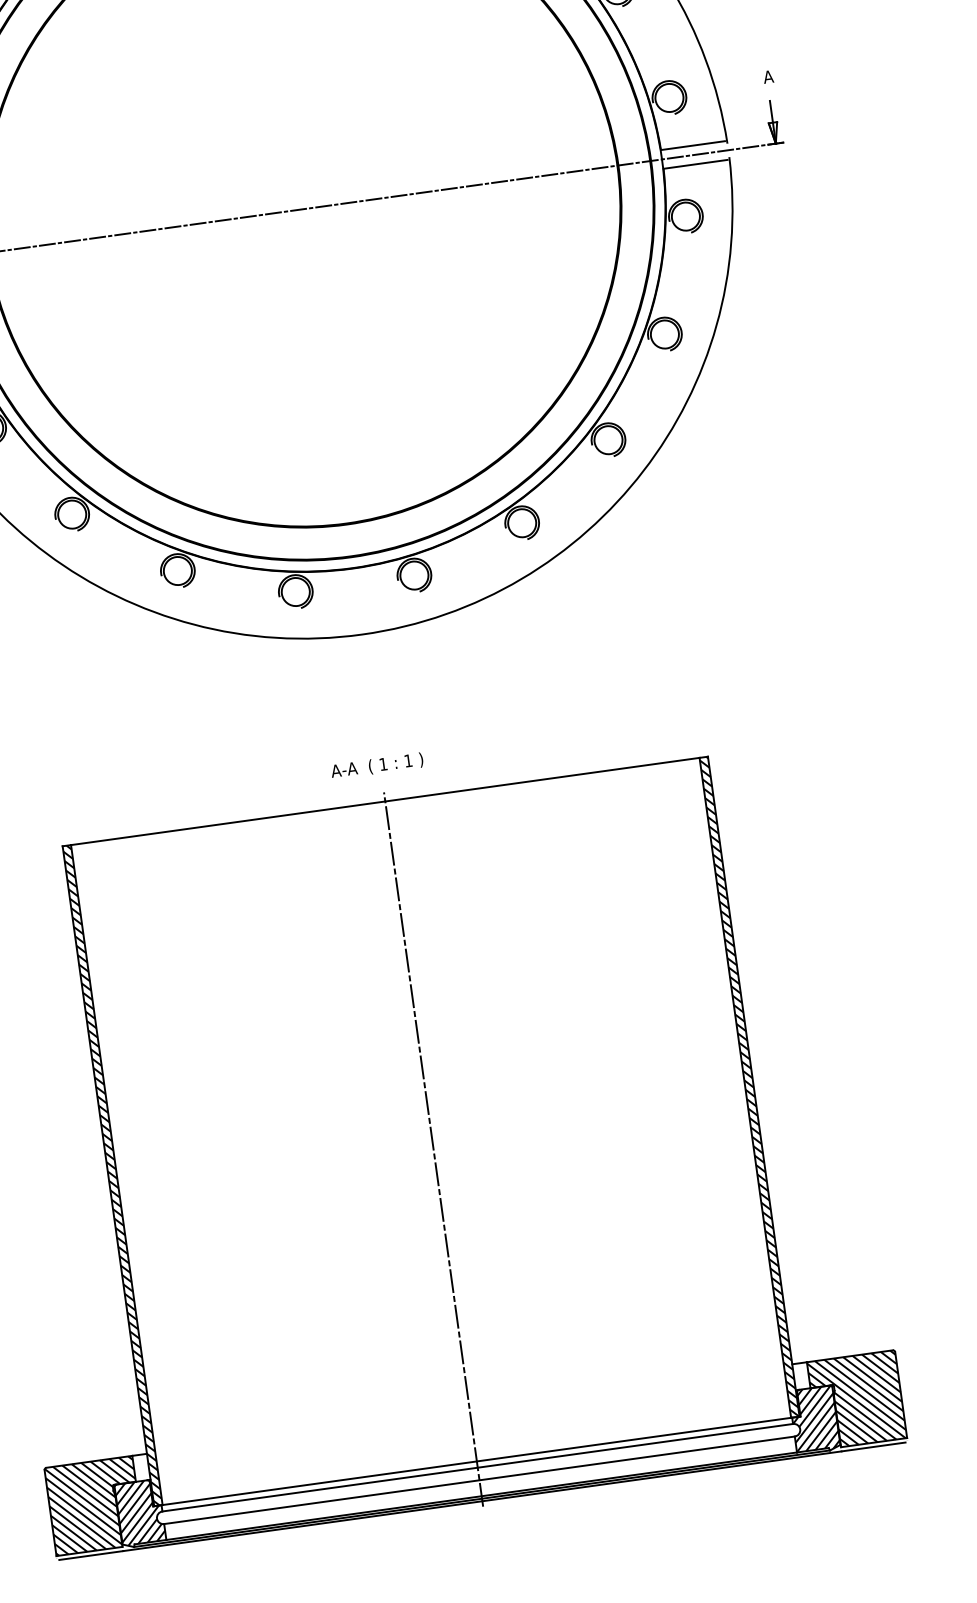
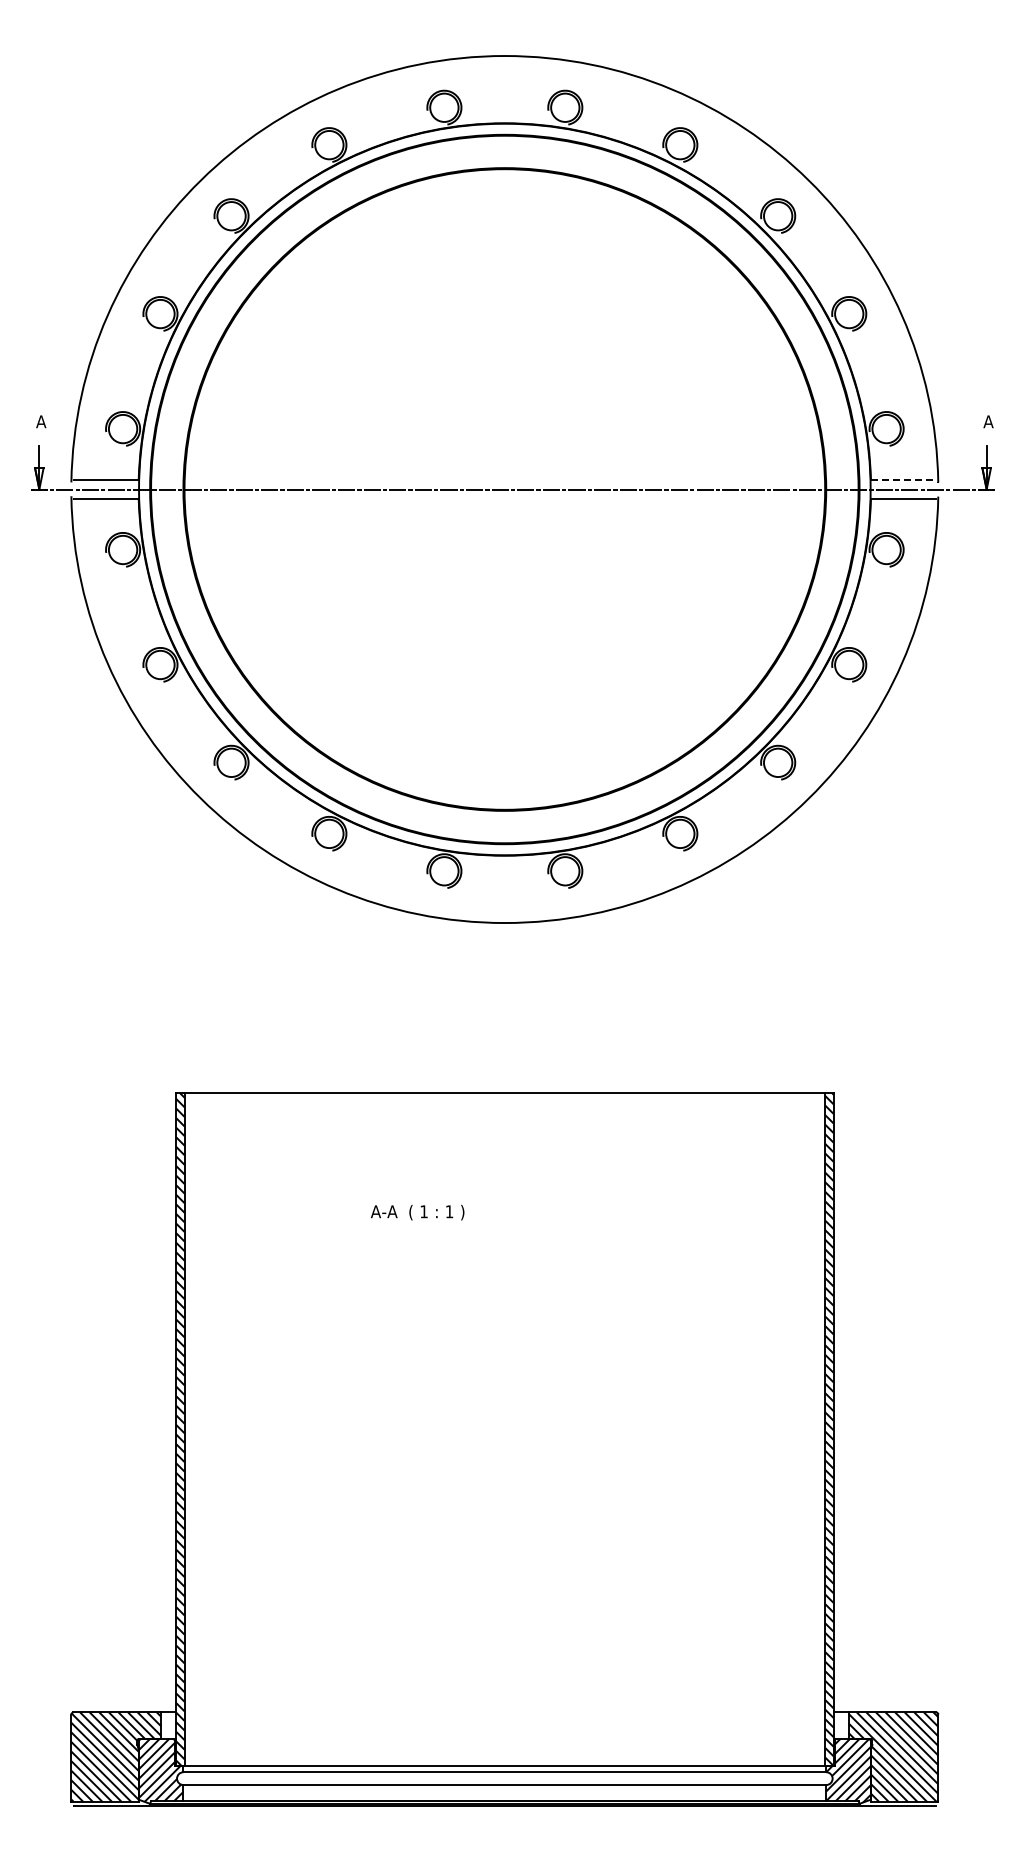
line: (692, 145) -> (903, 479), solid -> dashed
text: (377, 765) -> (417, 1212), moved
line: (433, 1149) -> (504, 1447), removed

